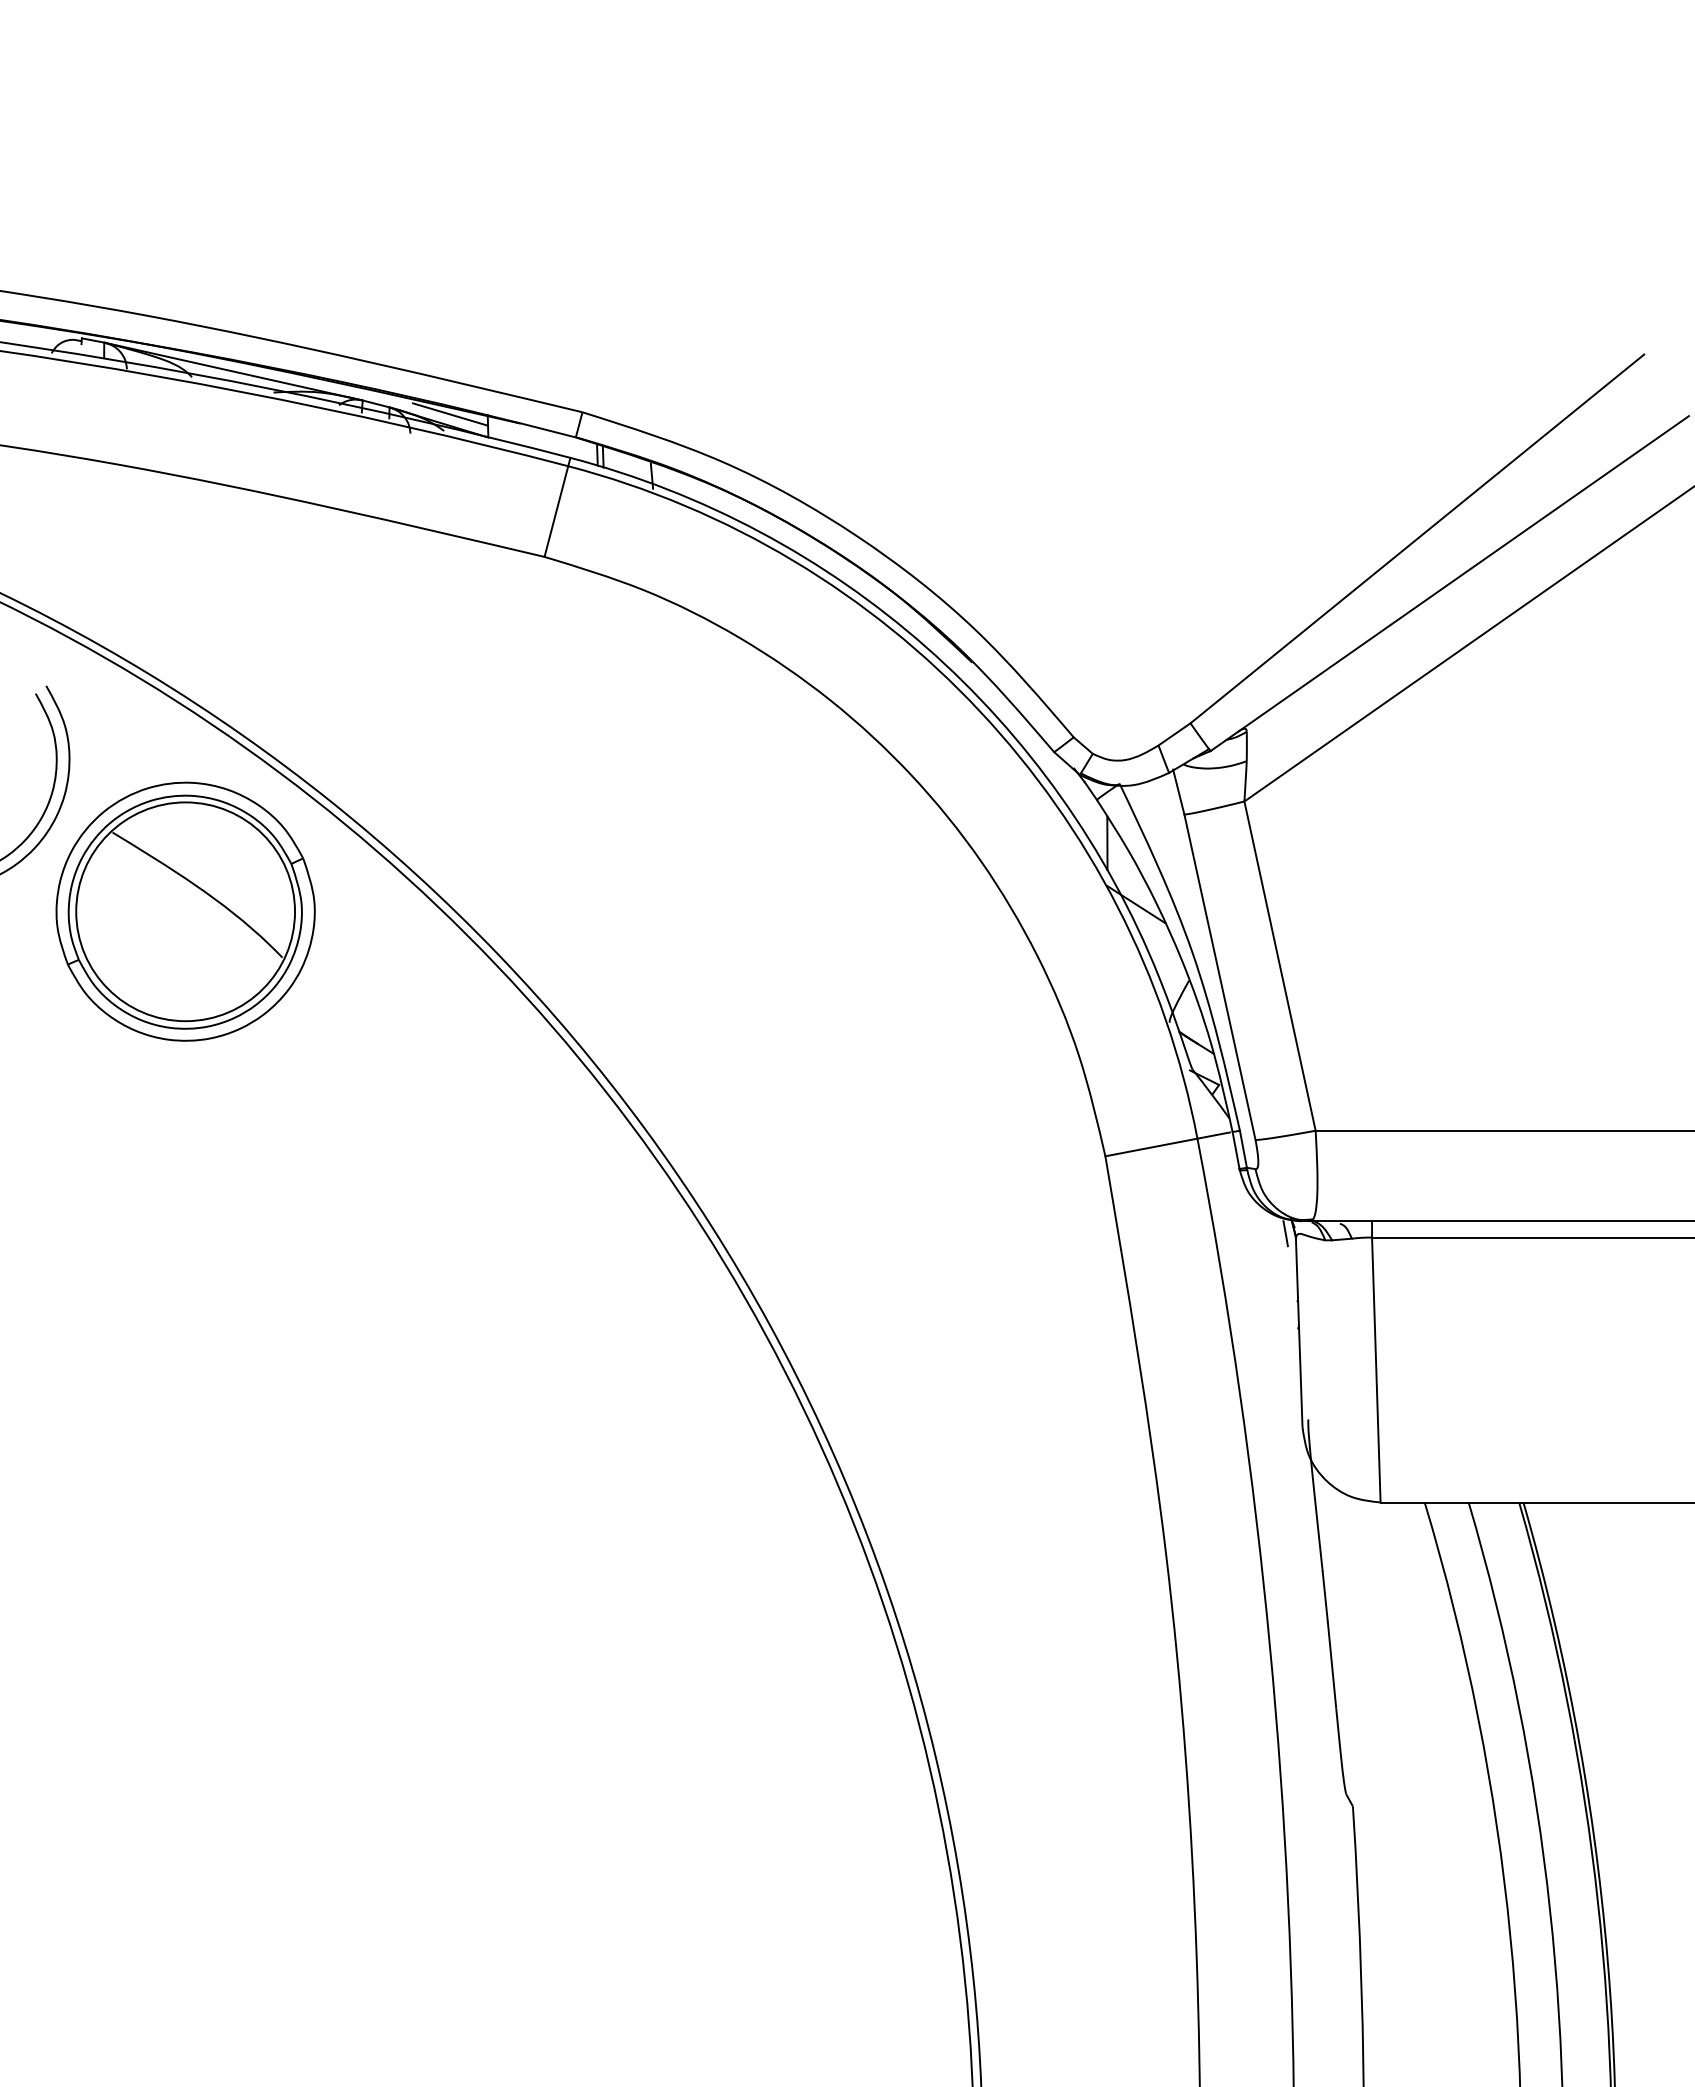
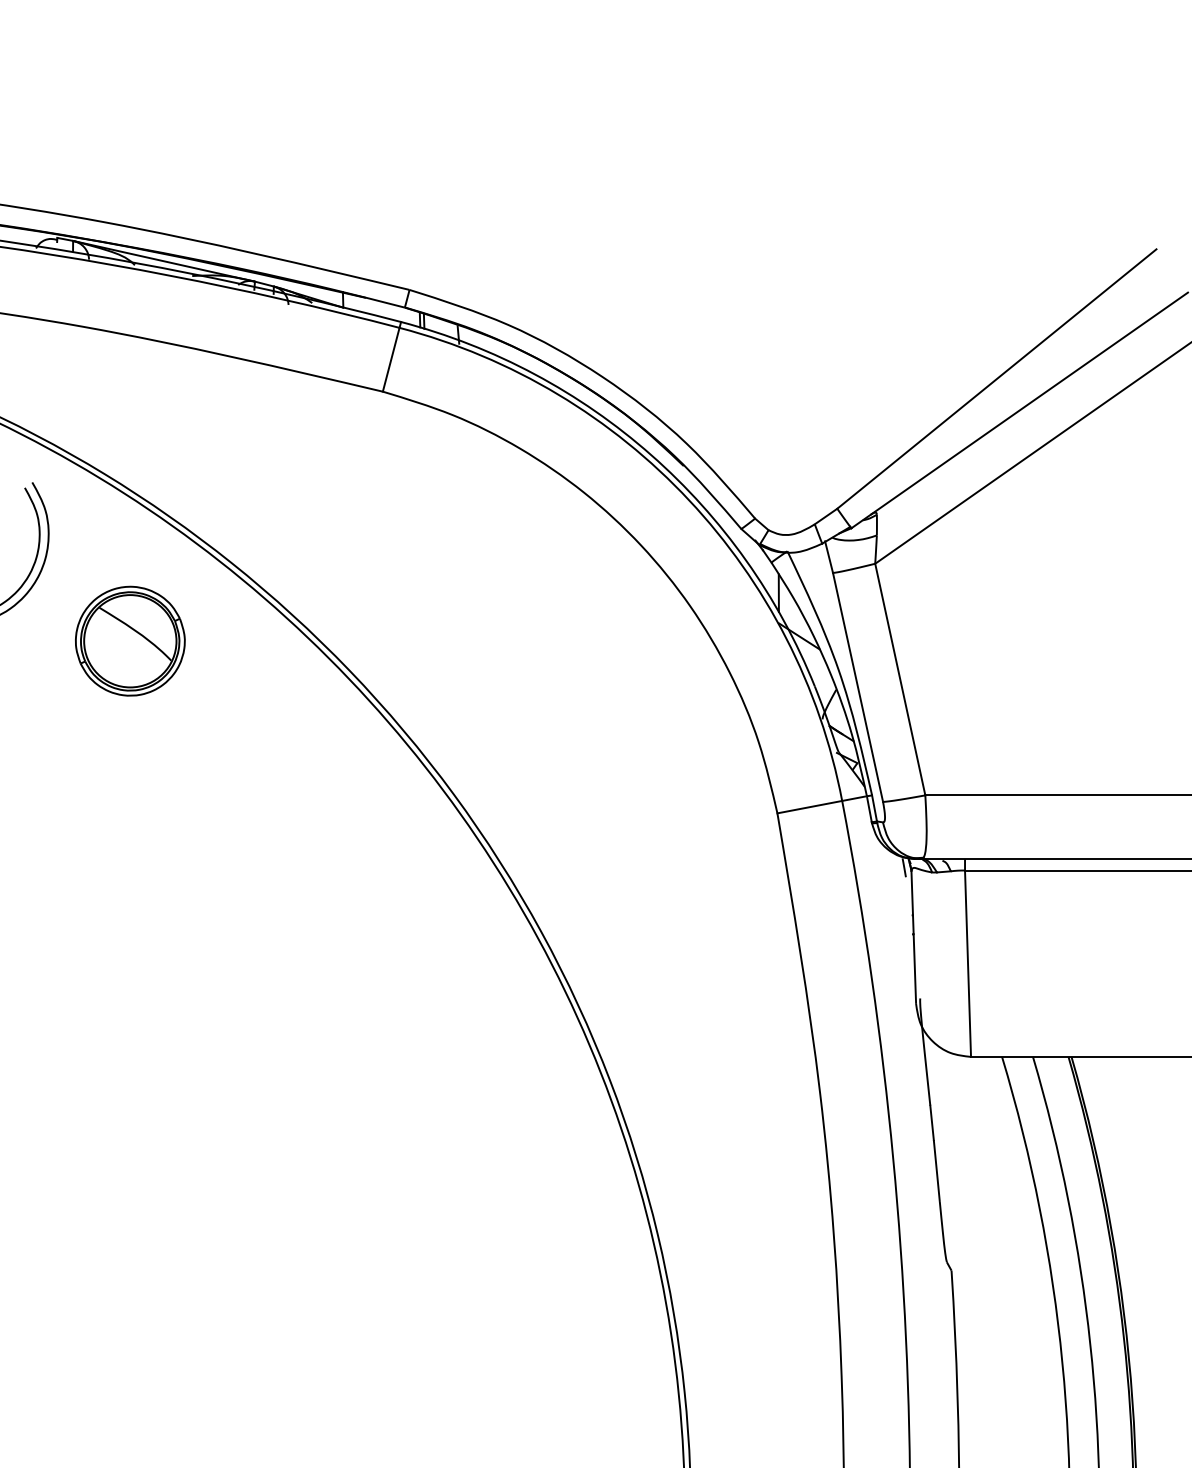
line: (450, 414) -> (316, 291), removed
part: (185, 911) -> (130, 641), size x0.6

